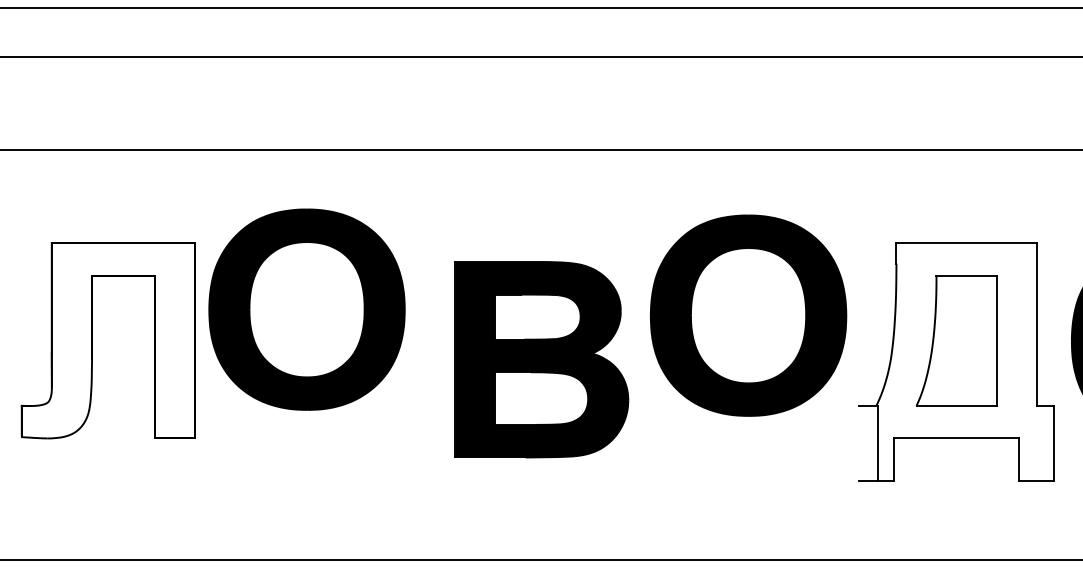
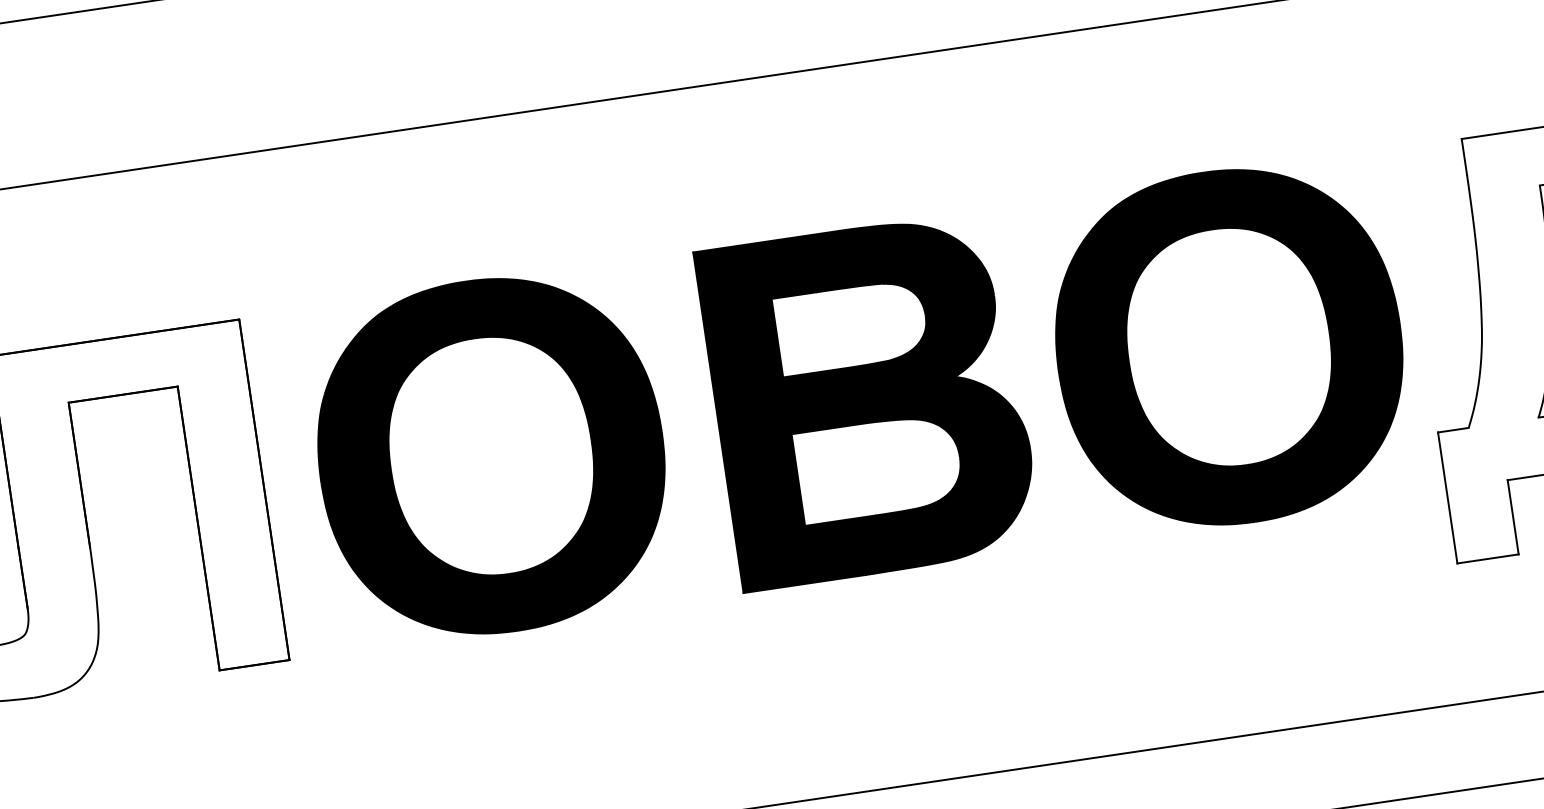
part: (306, 309) -> (490, 455), moved
part: (748, 315) -> (1229, 346), moved
part: (541, 359) -> (868, 400), moved
line: (877, 443) -> (1447, 498), moved

